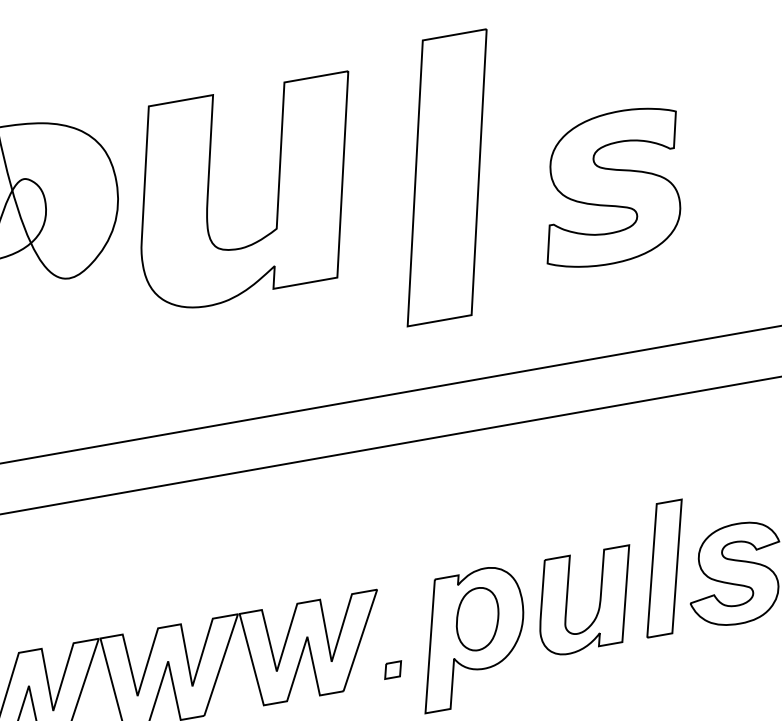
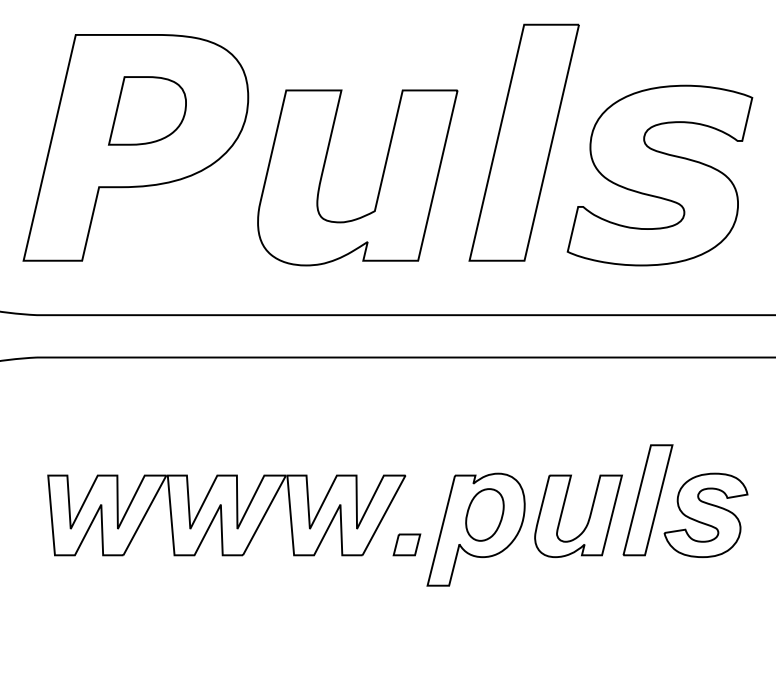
part: (611, 188) -> (659, 175), size x1.43
part: (277, 193) -> (380, 181), moved
part: (392, 669) -> (406, 544), size x1.67

